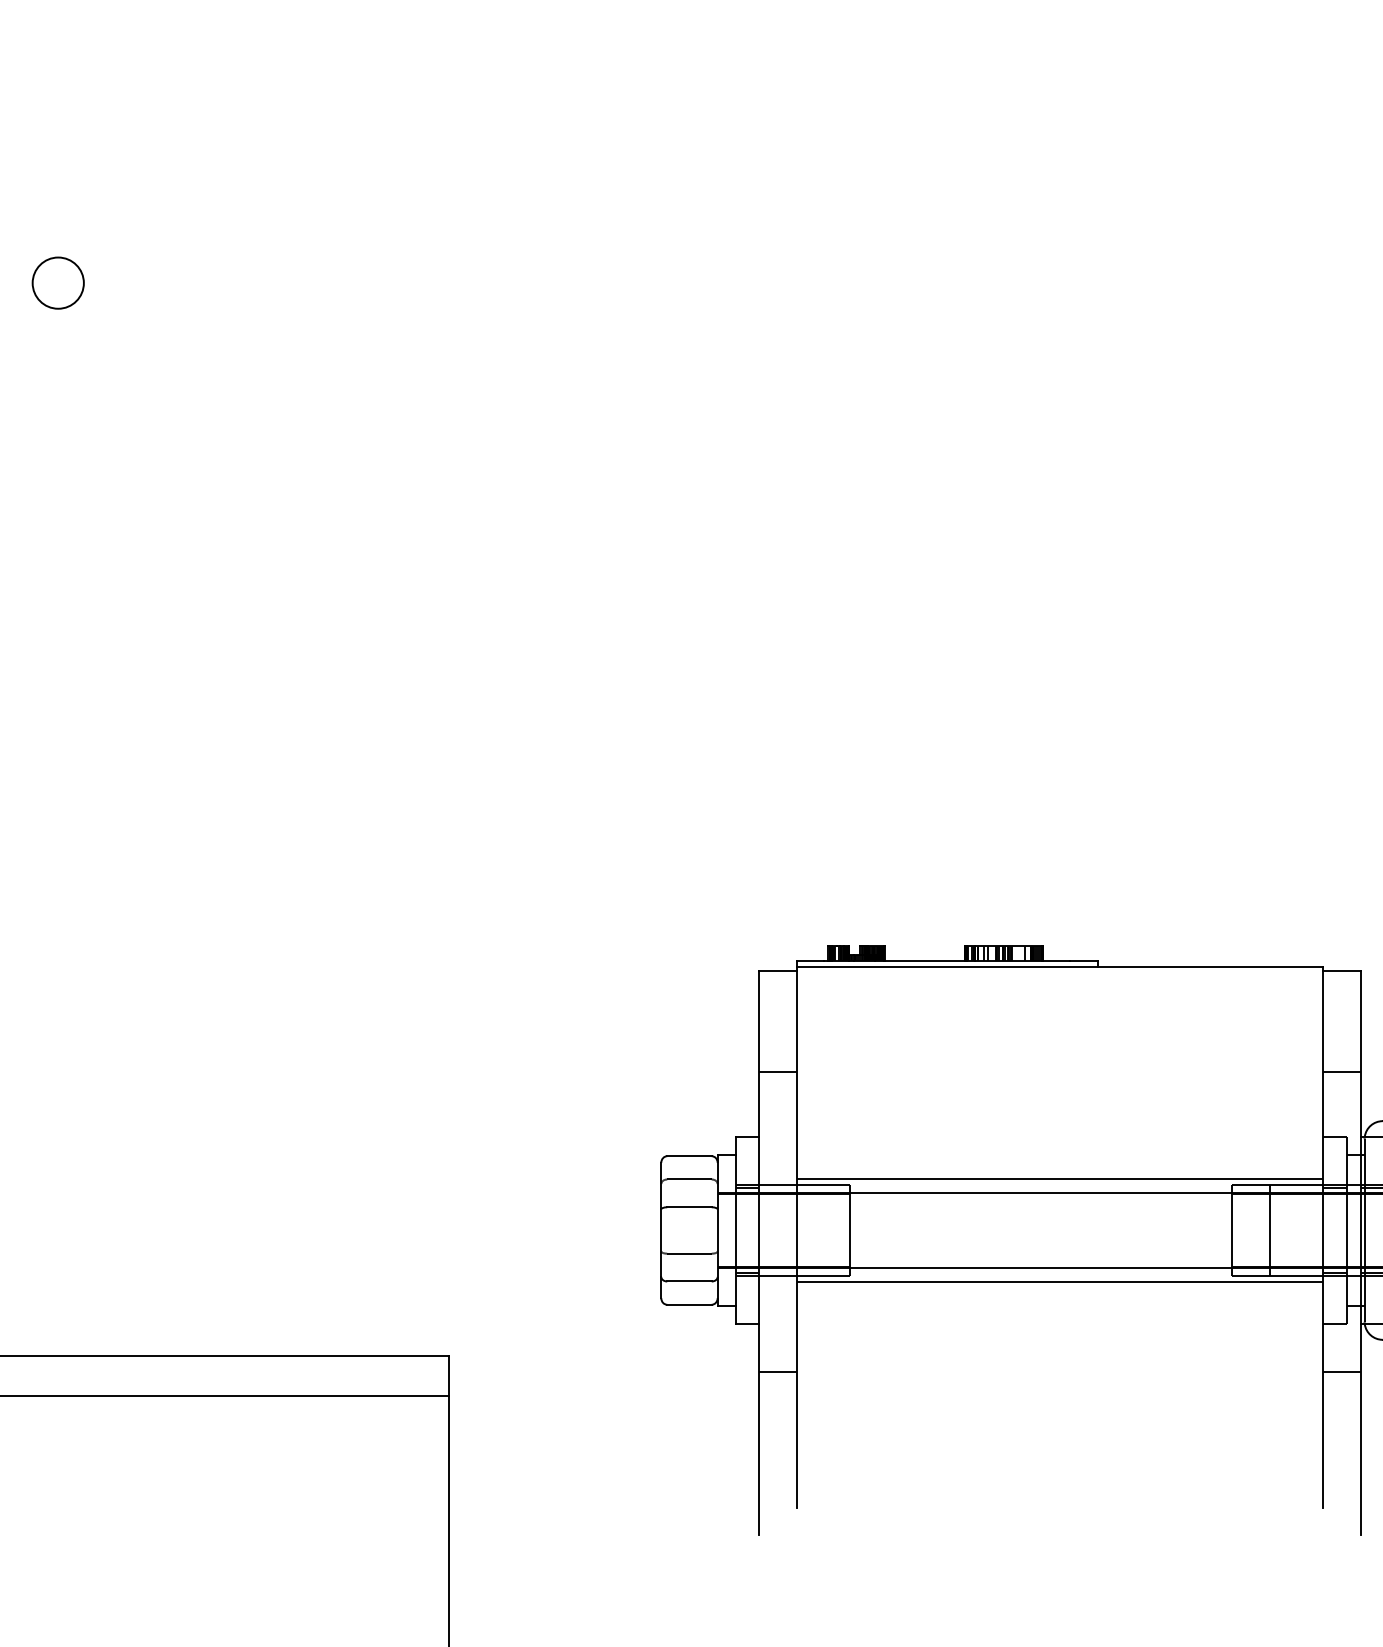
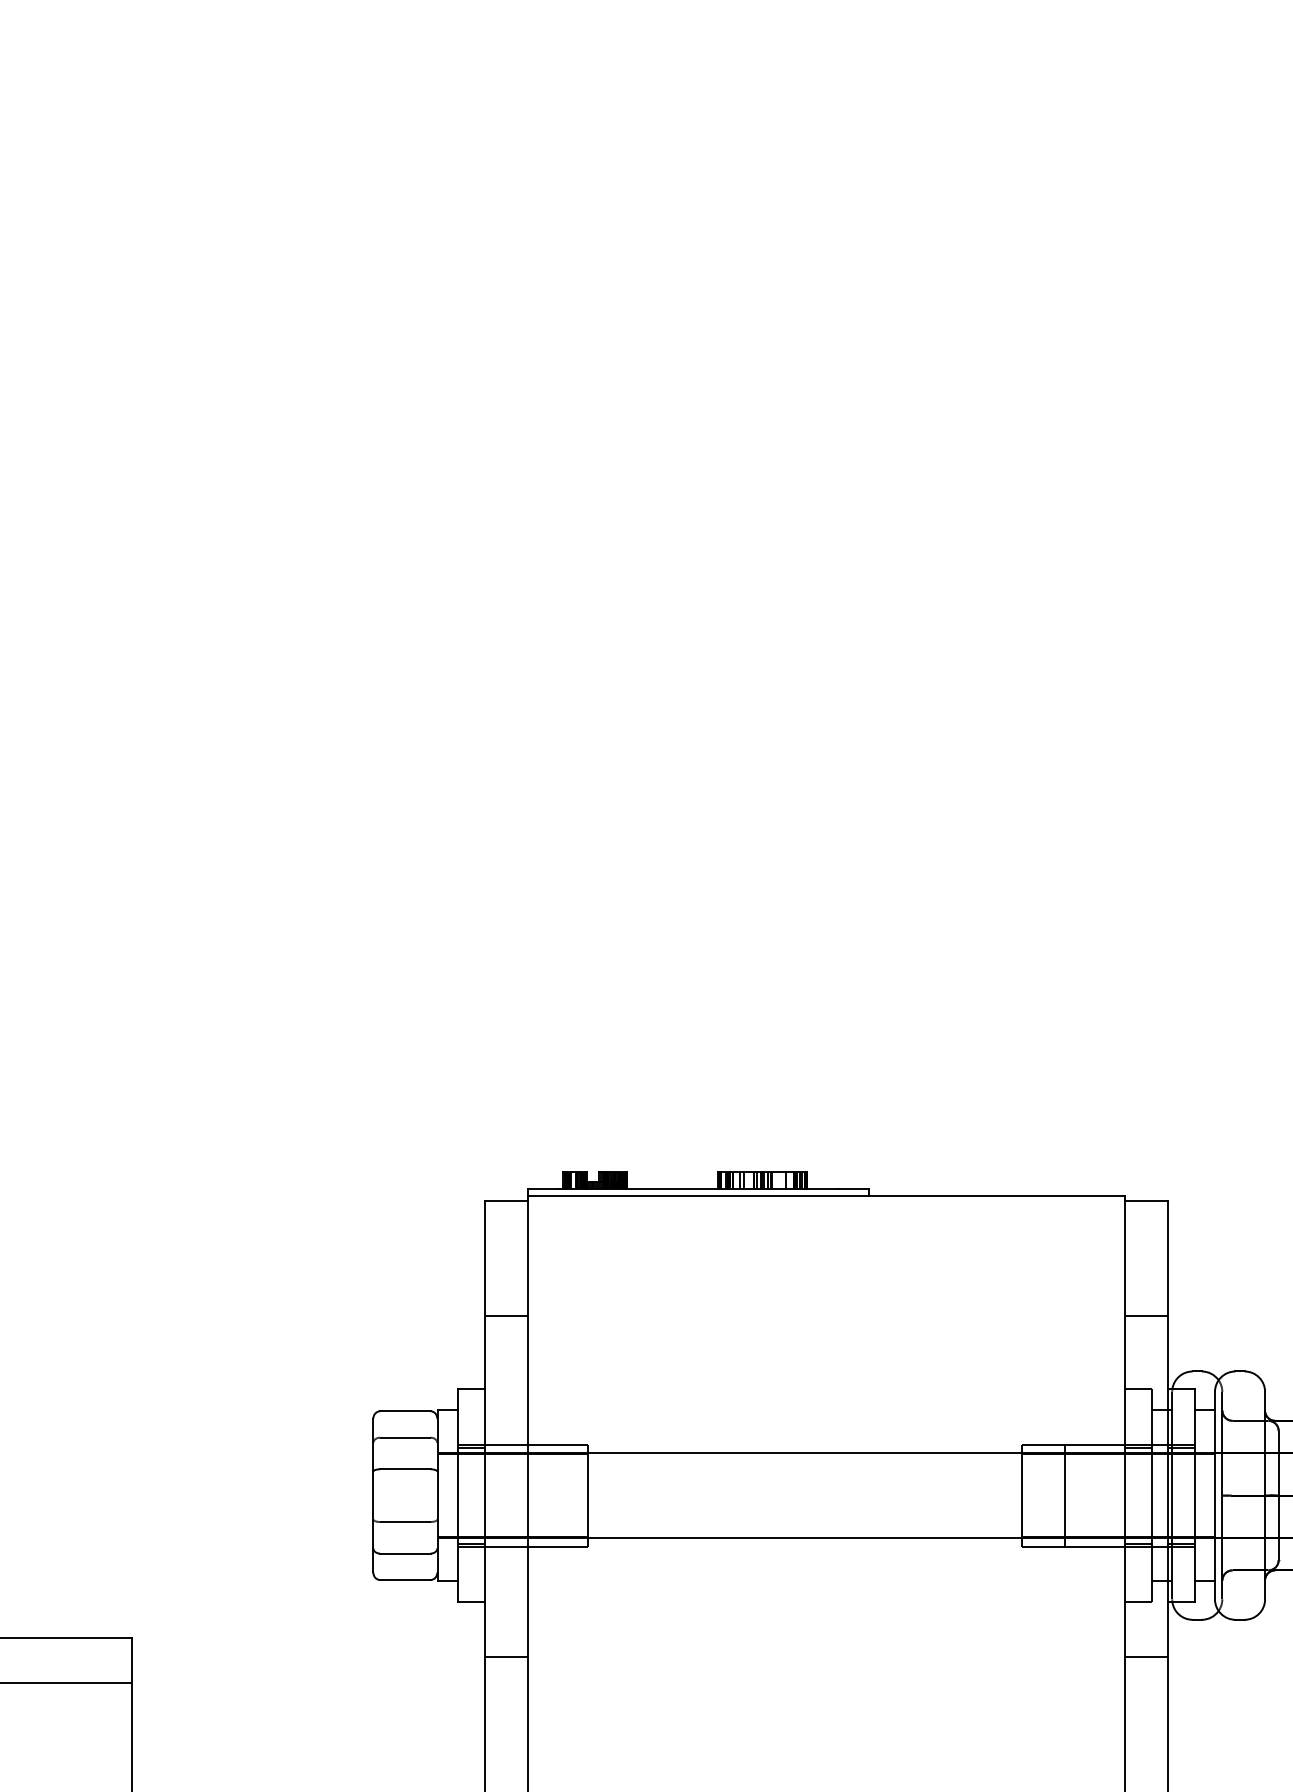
line: (1059, 1178) -> (825, 1436), removed
line: (1059, 1282) -> (825, 1554), removed

